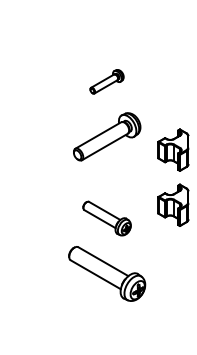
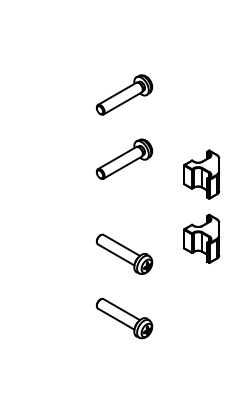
part: (106, 81) -> (123, 94), size x1.43
part: (106, 136) -> (123, 158), size x0.71
part: (106, 273) -> (123, 318), size x0.62

